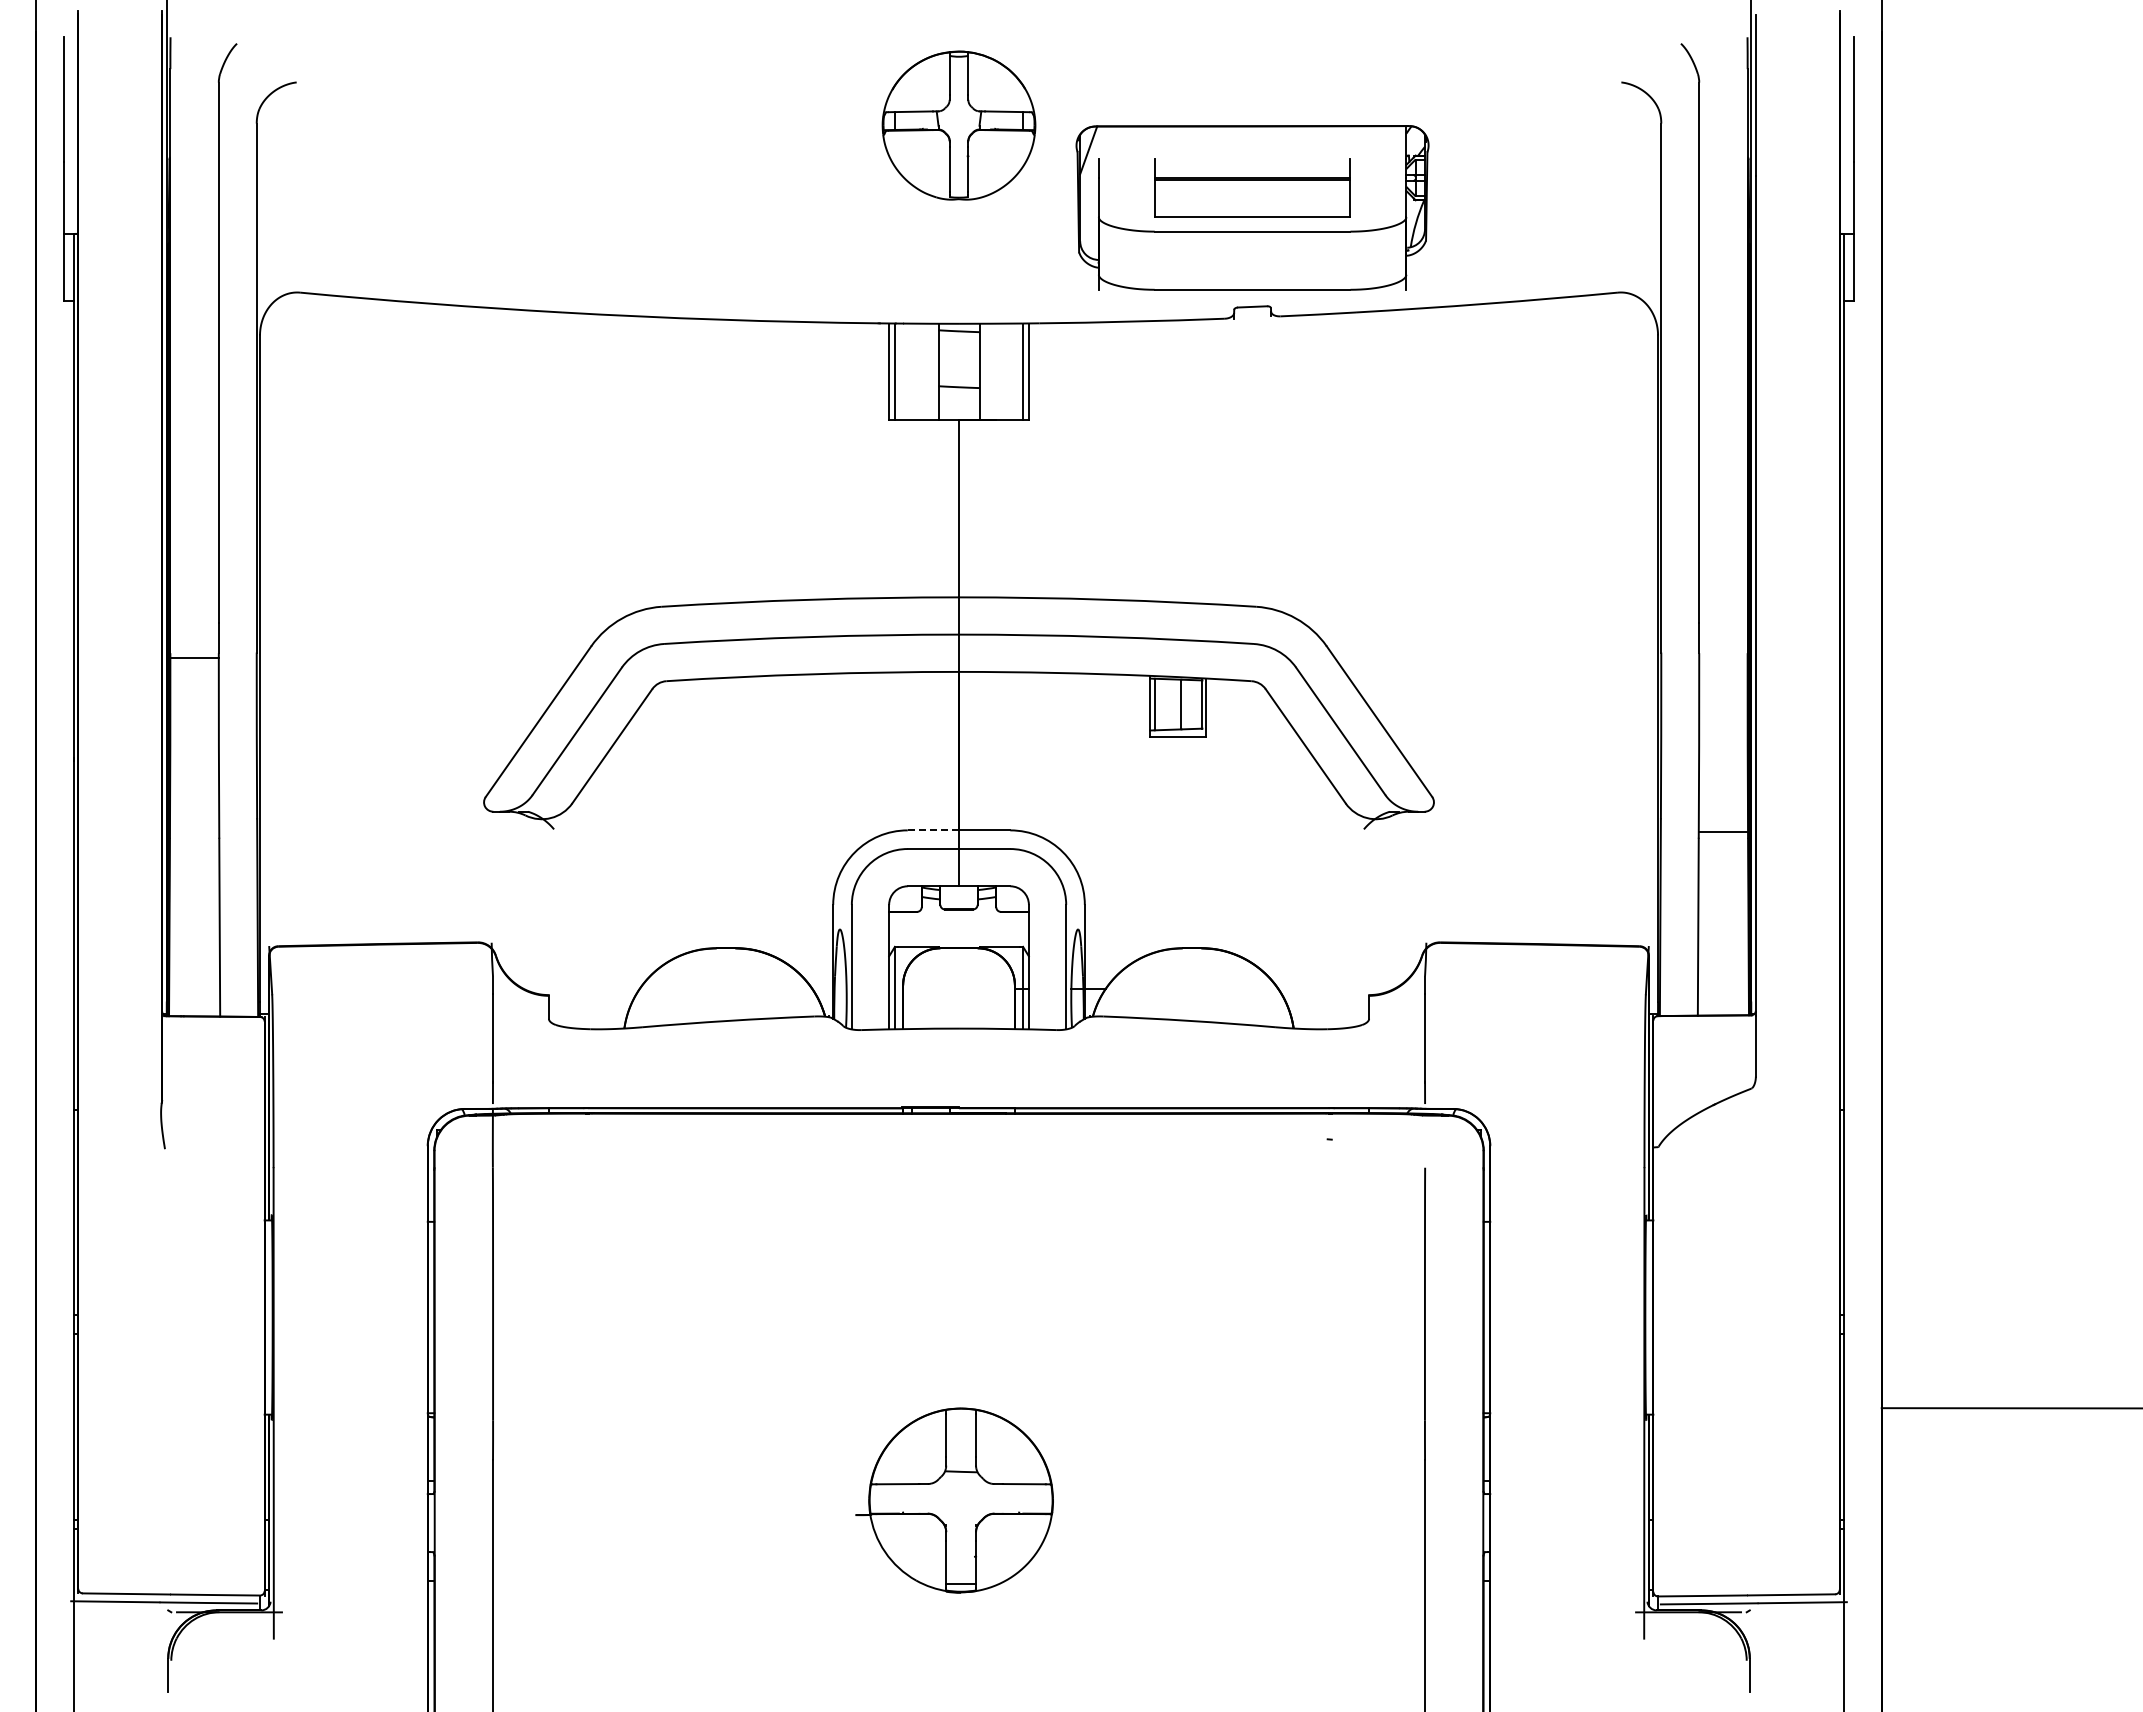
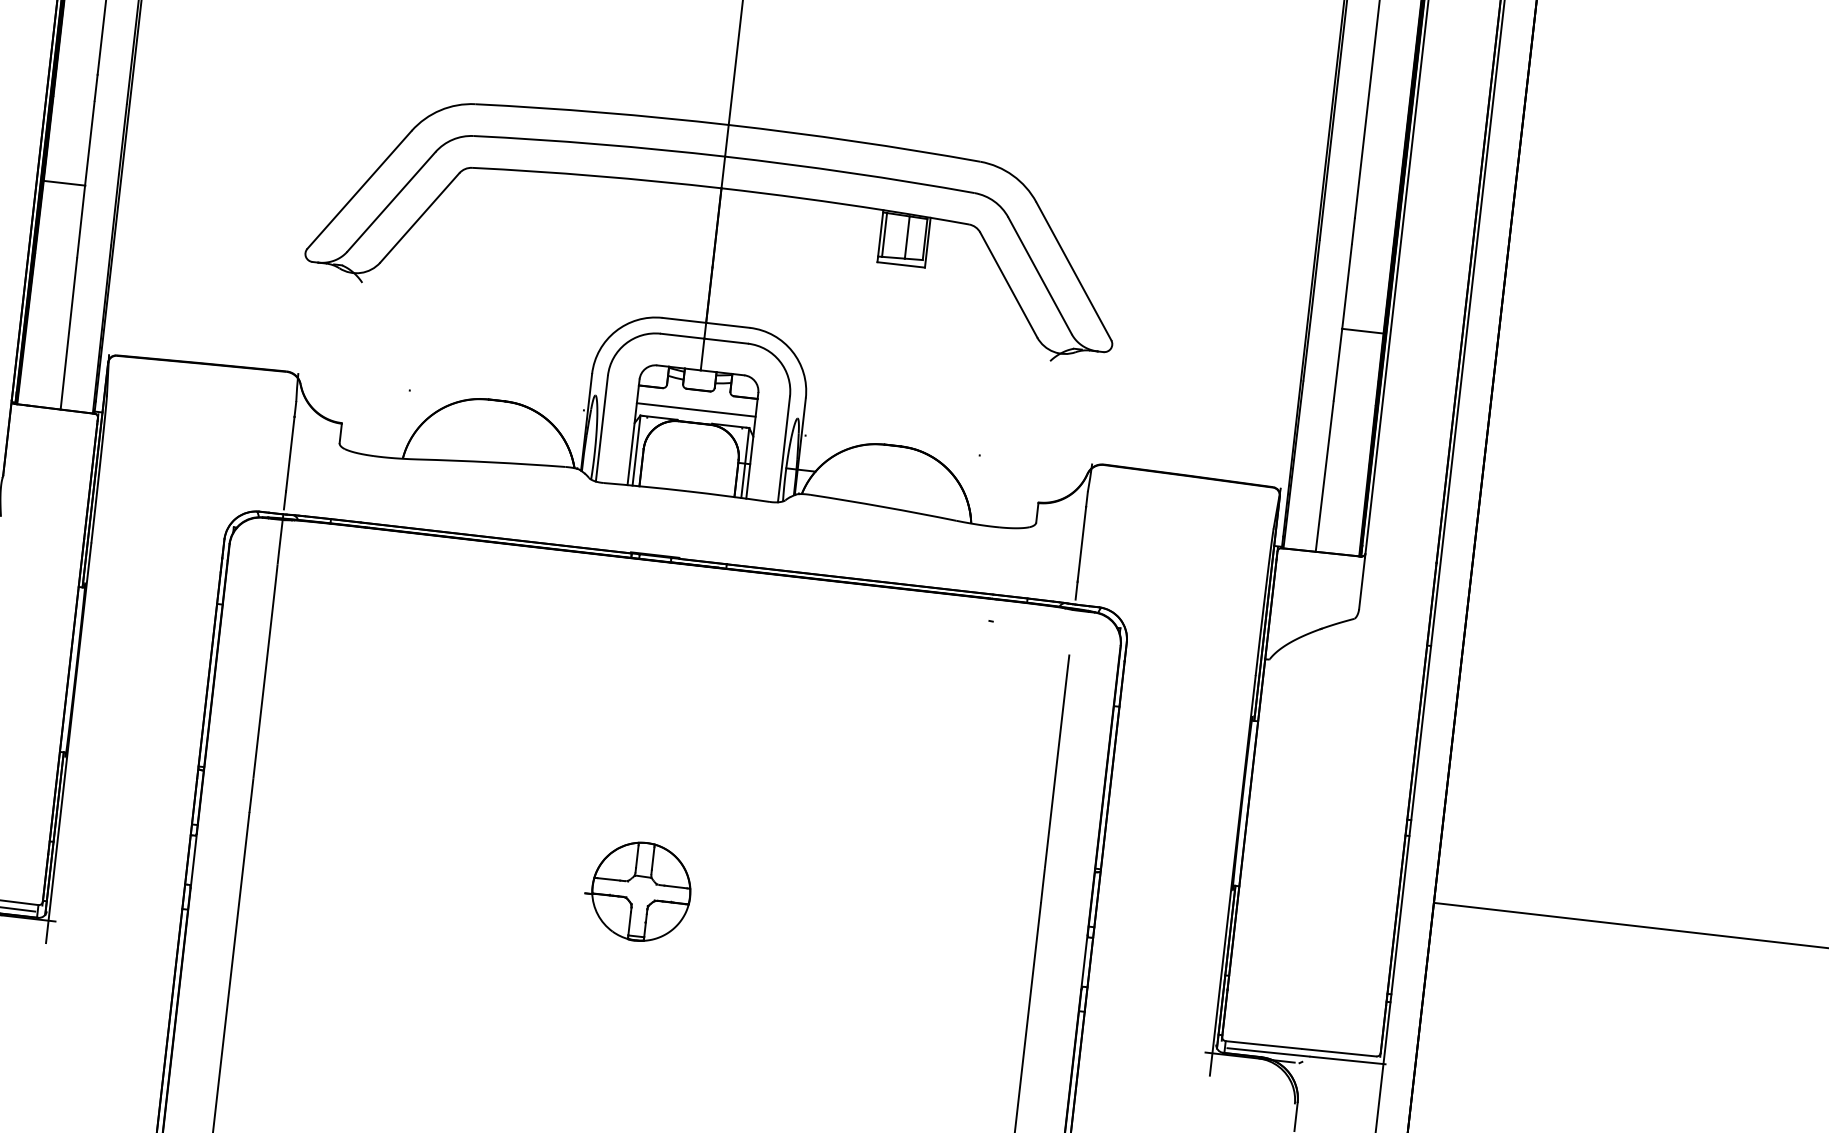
line: (194, 658) -> (64, 183), moved
line: (933, 830) -> (684, 320), dashed -> solid
line: (1723, 832) -> (1362, 331), moved
line: (958, 932) -> (695, 409), added
part: (955, 1499) -> (638, 890), size x0.62

